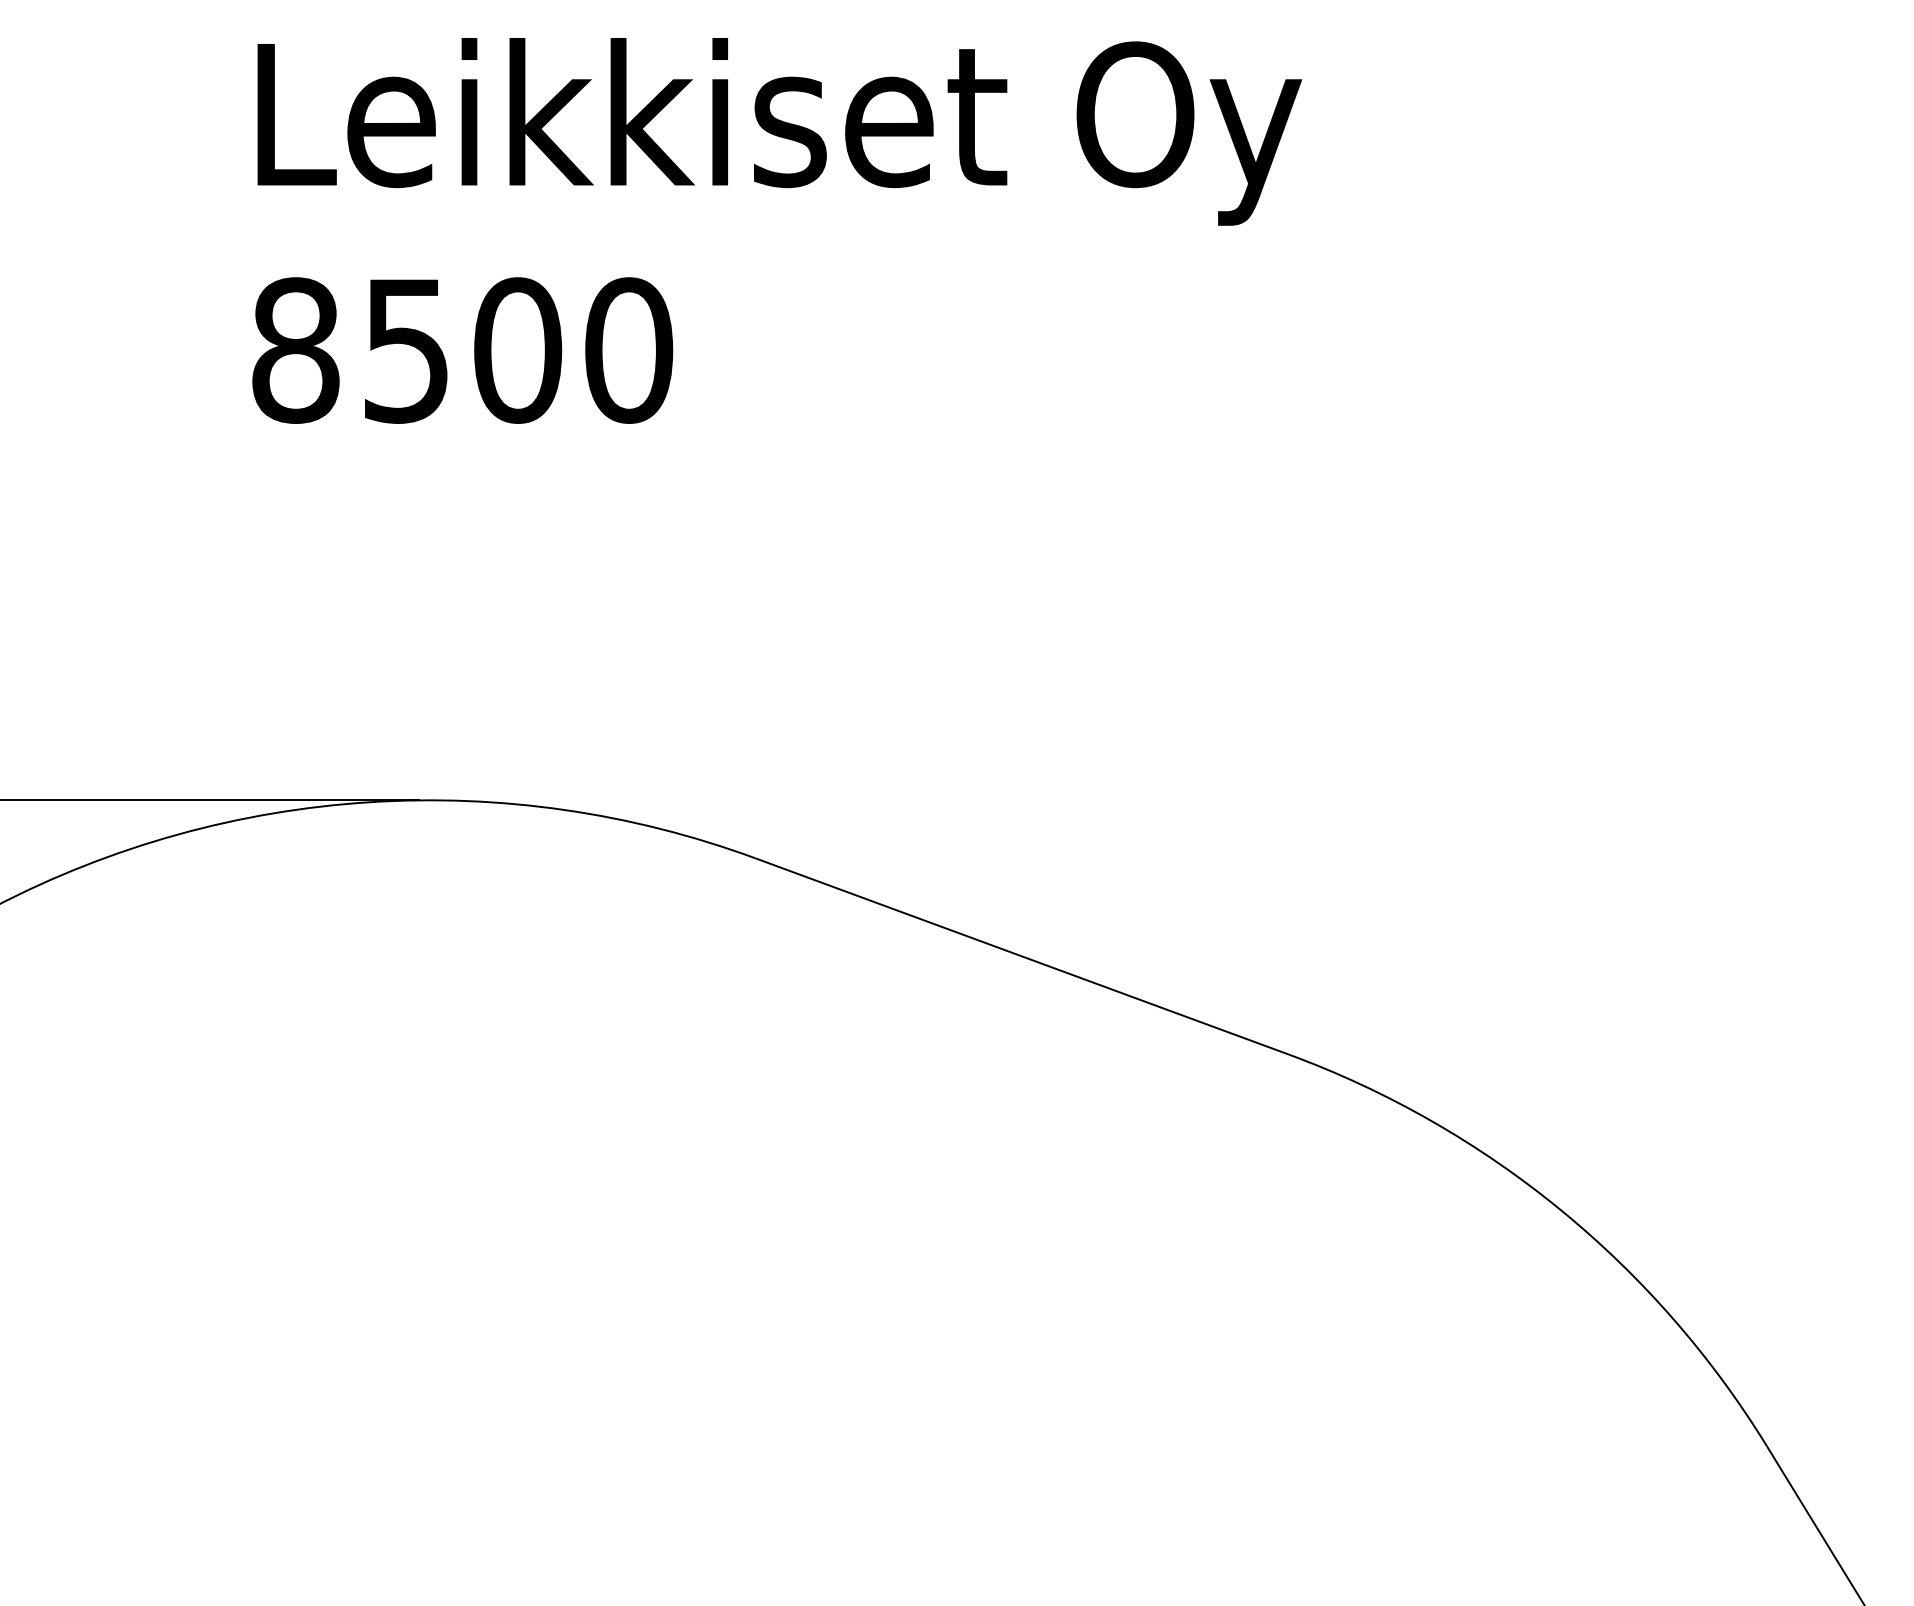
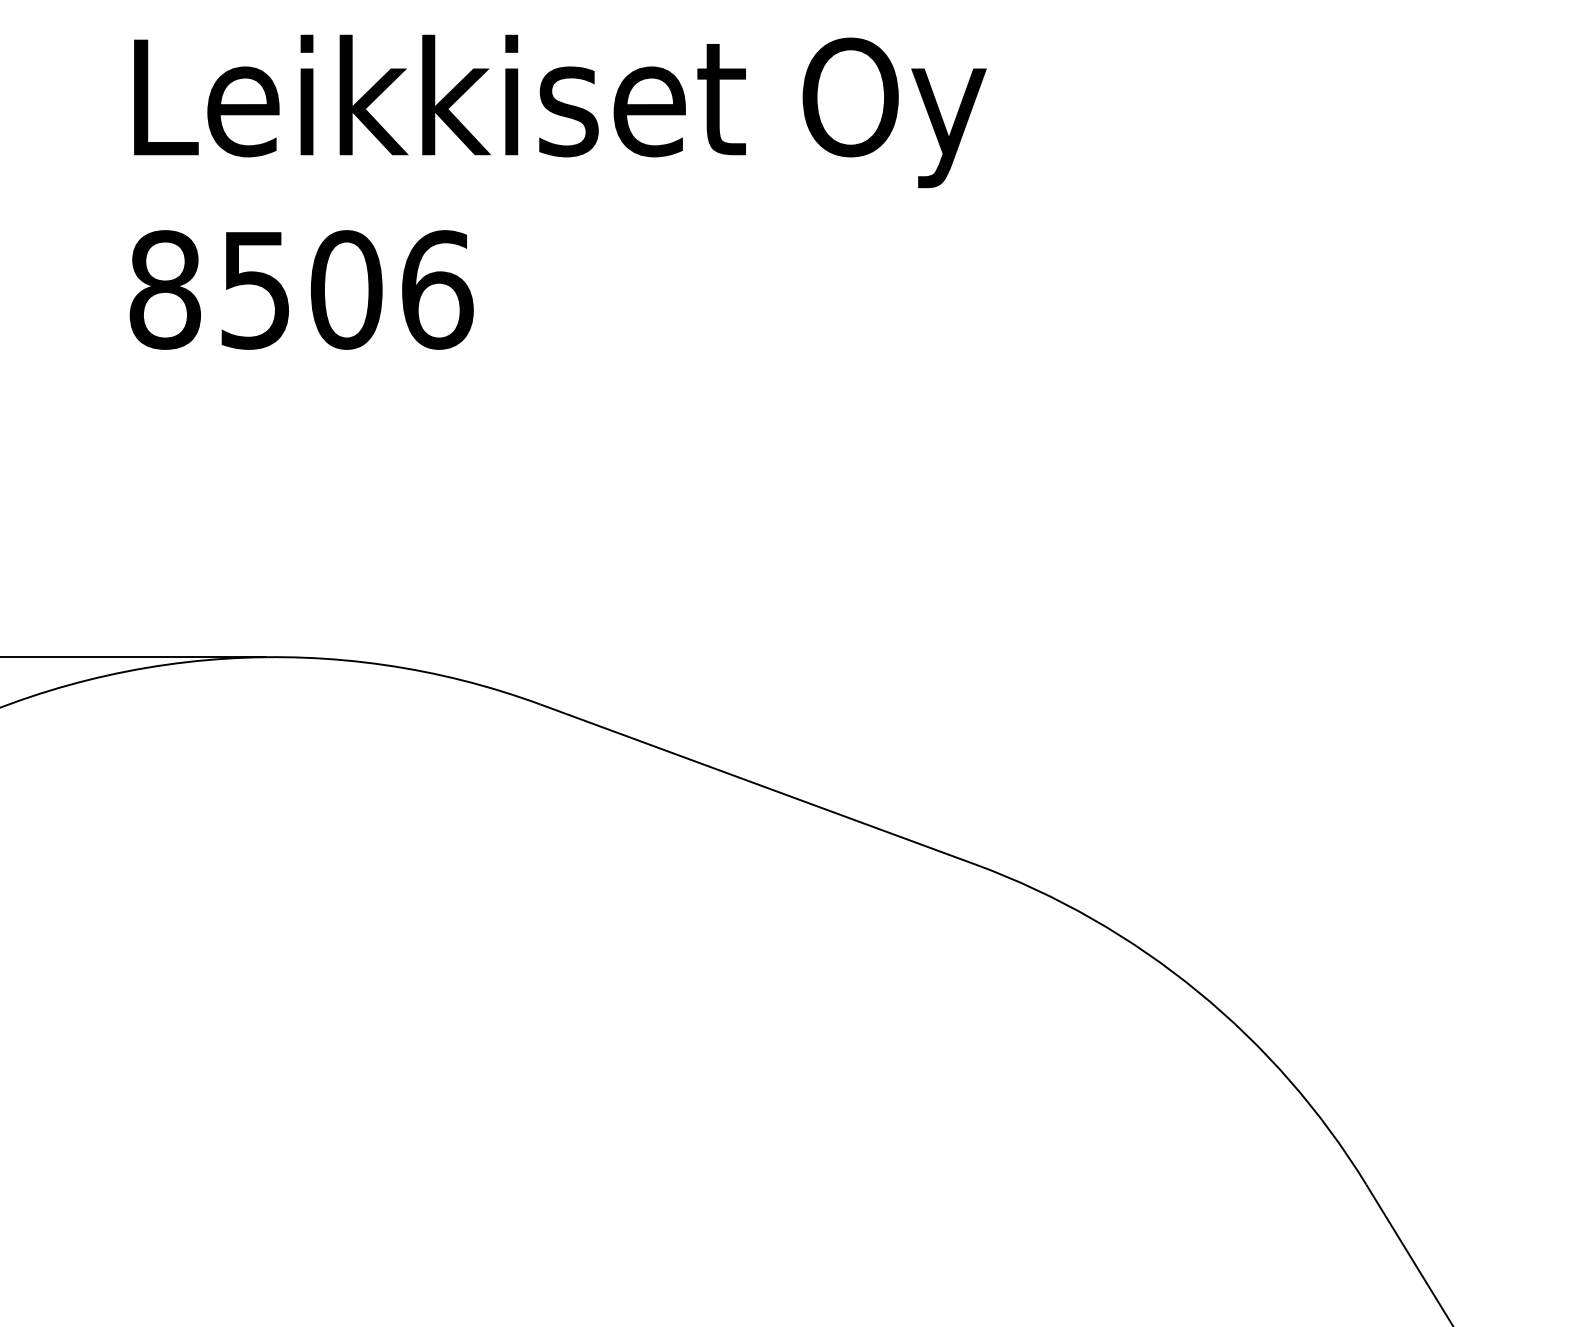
text: (629, 349) -> (437, 289), 8500 -> 8506

